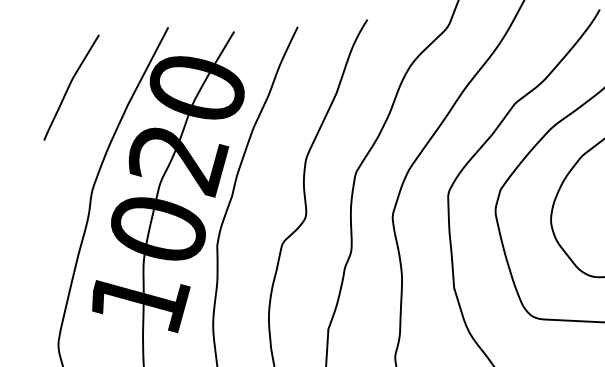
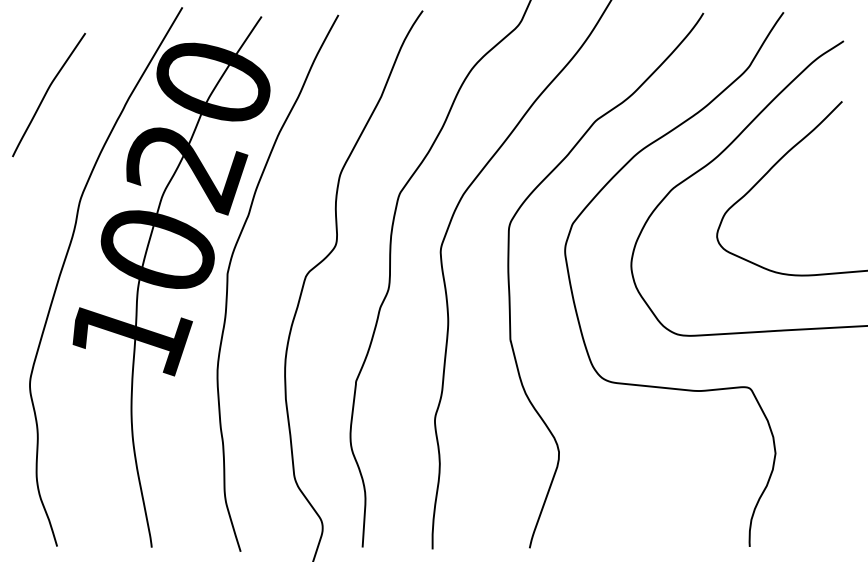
curve: (70, 85) -> (47, 92), moved

